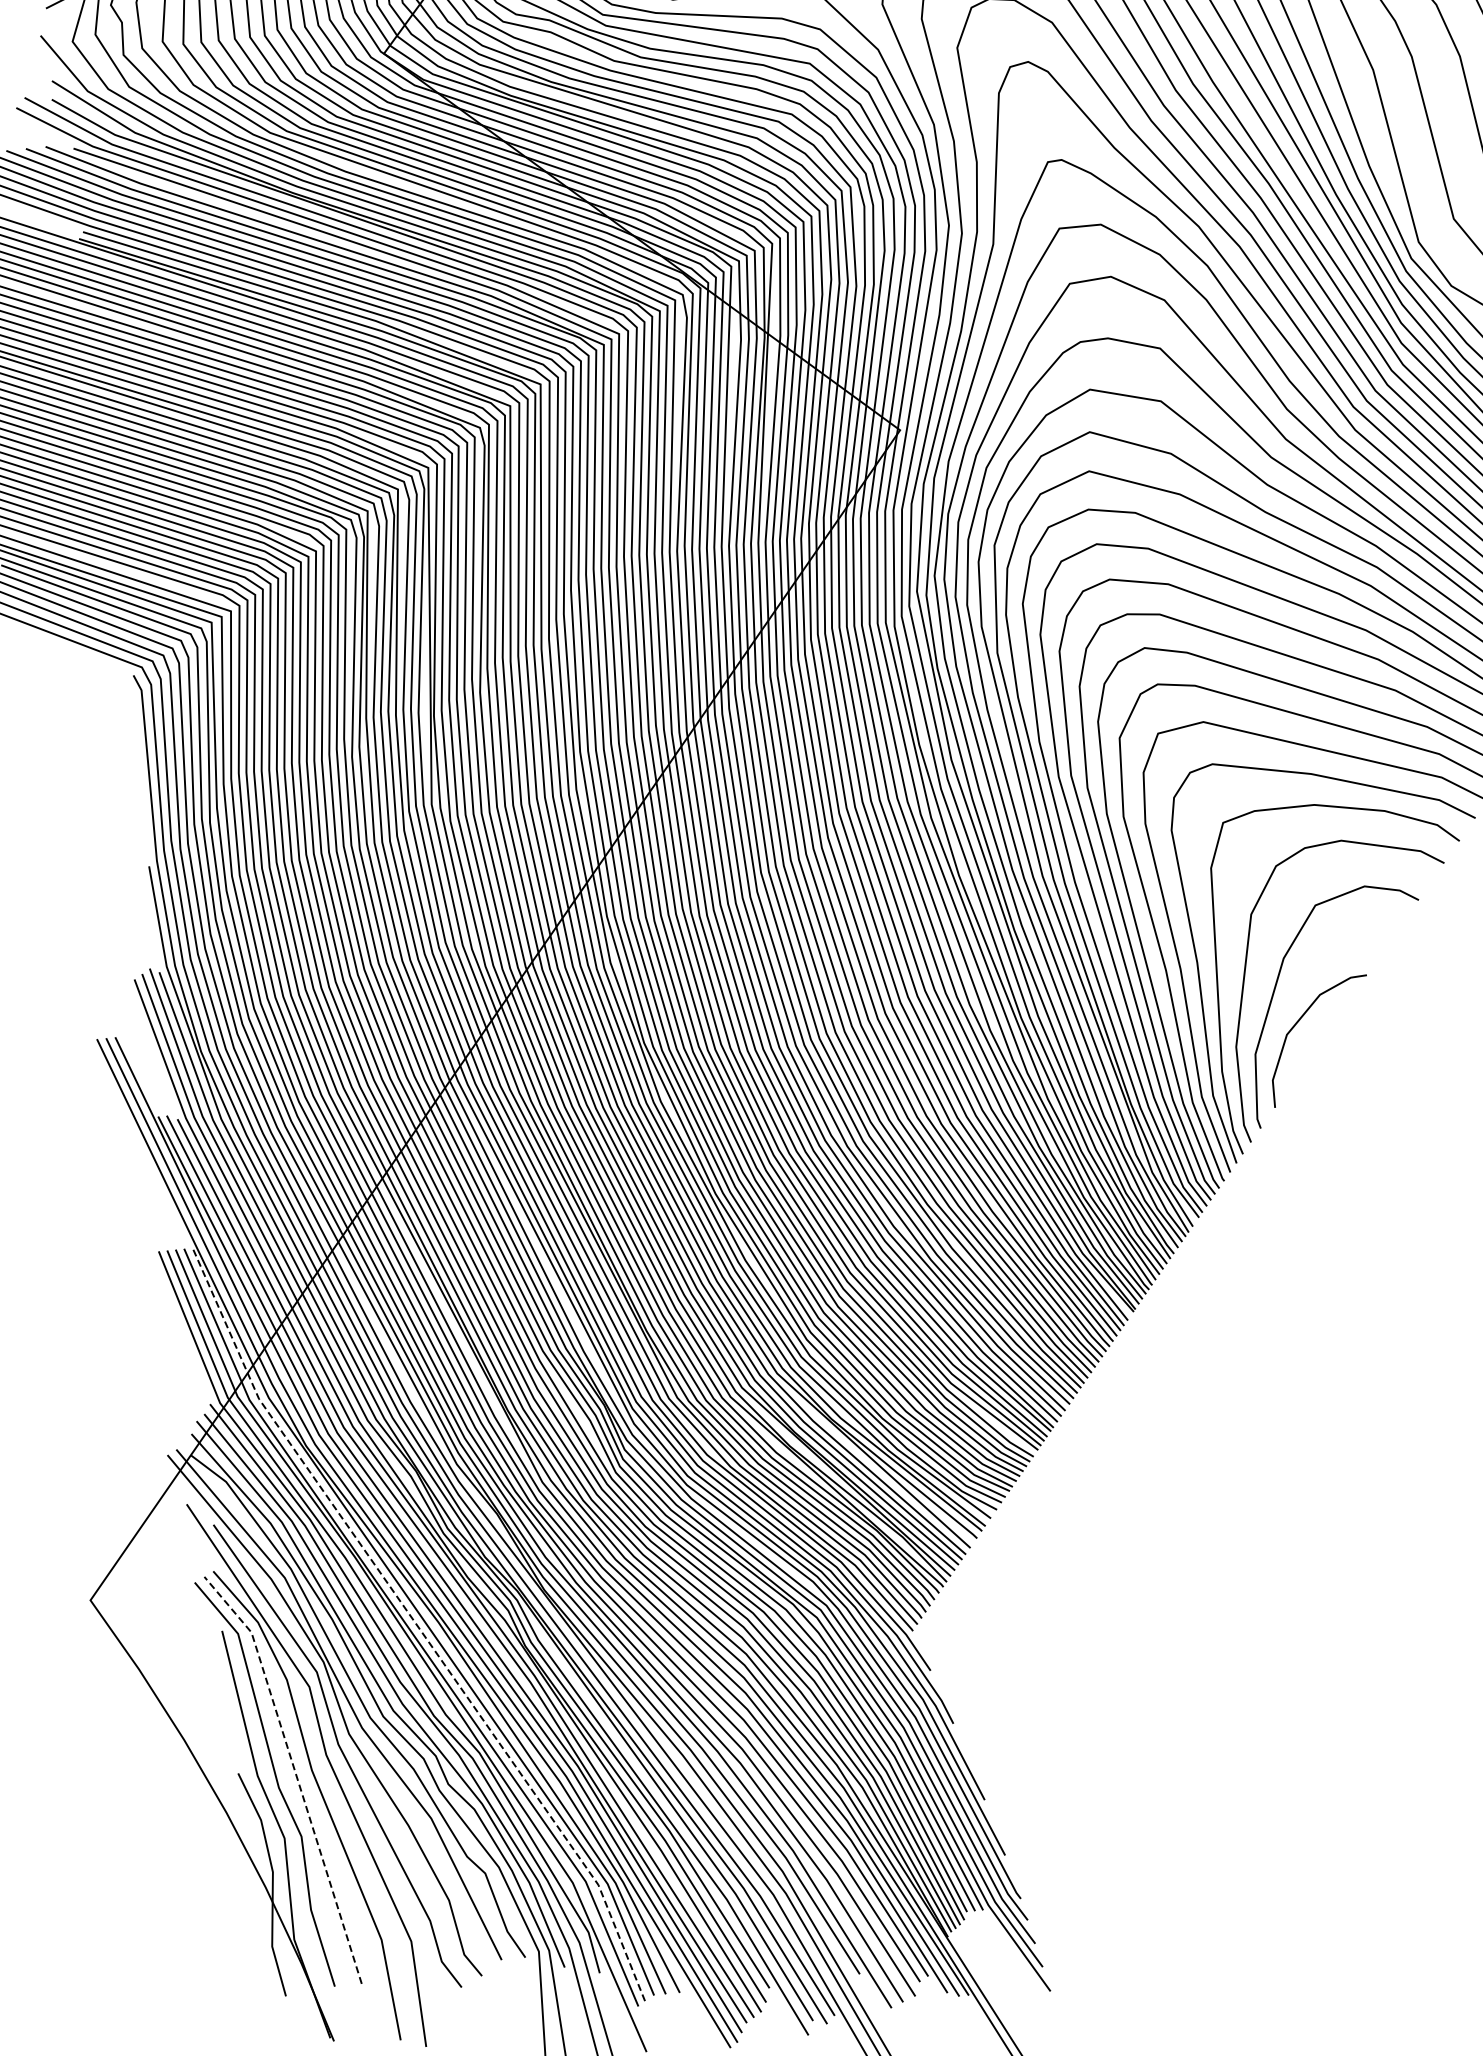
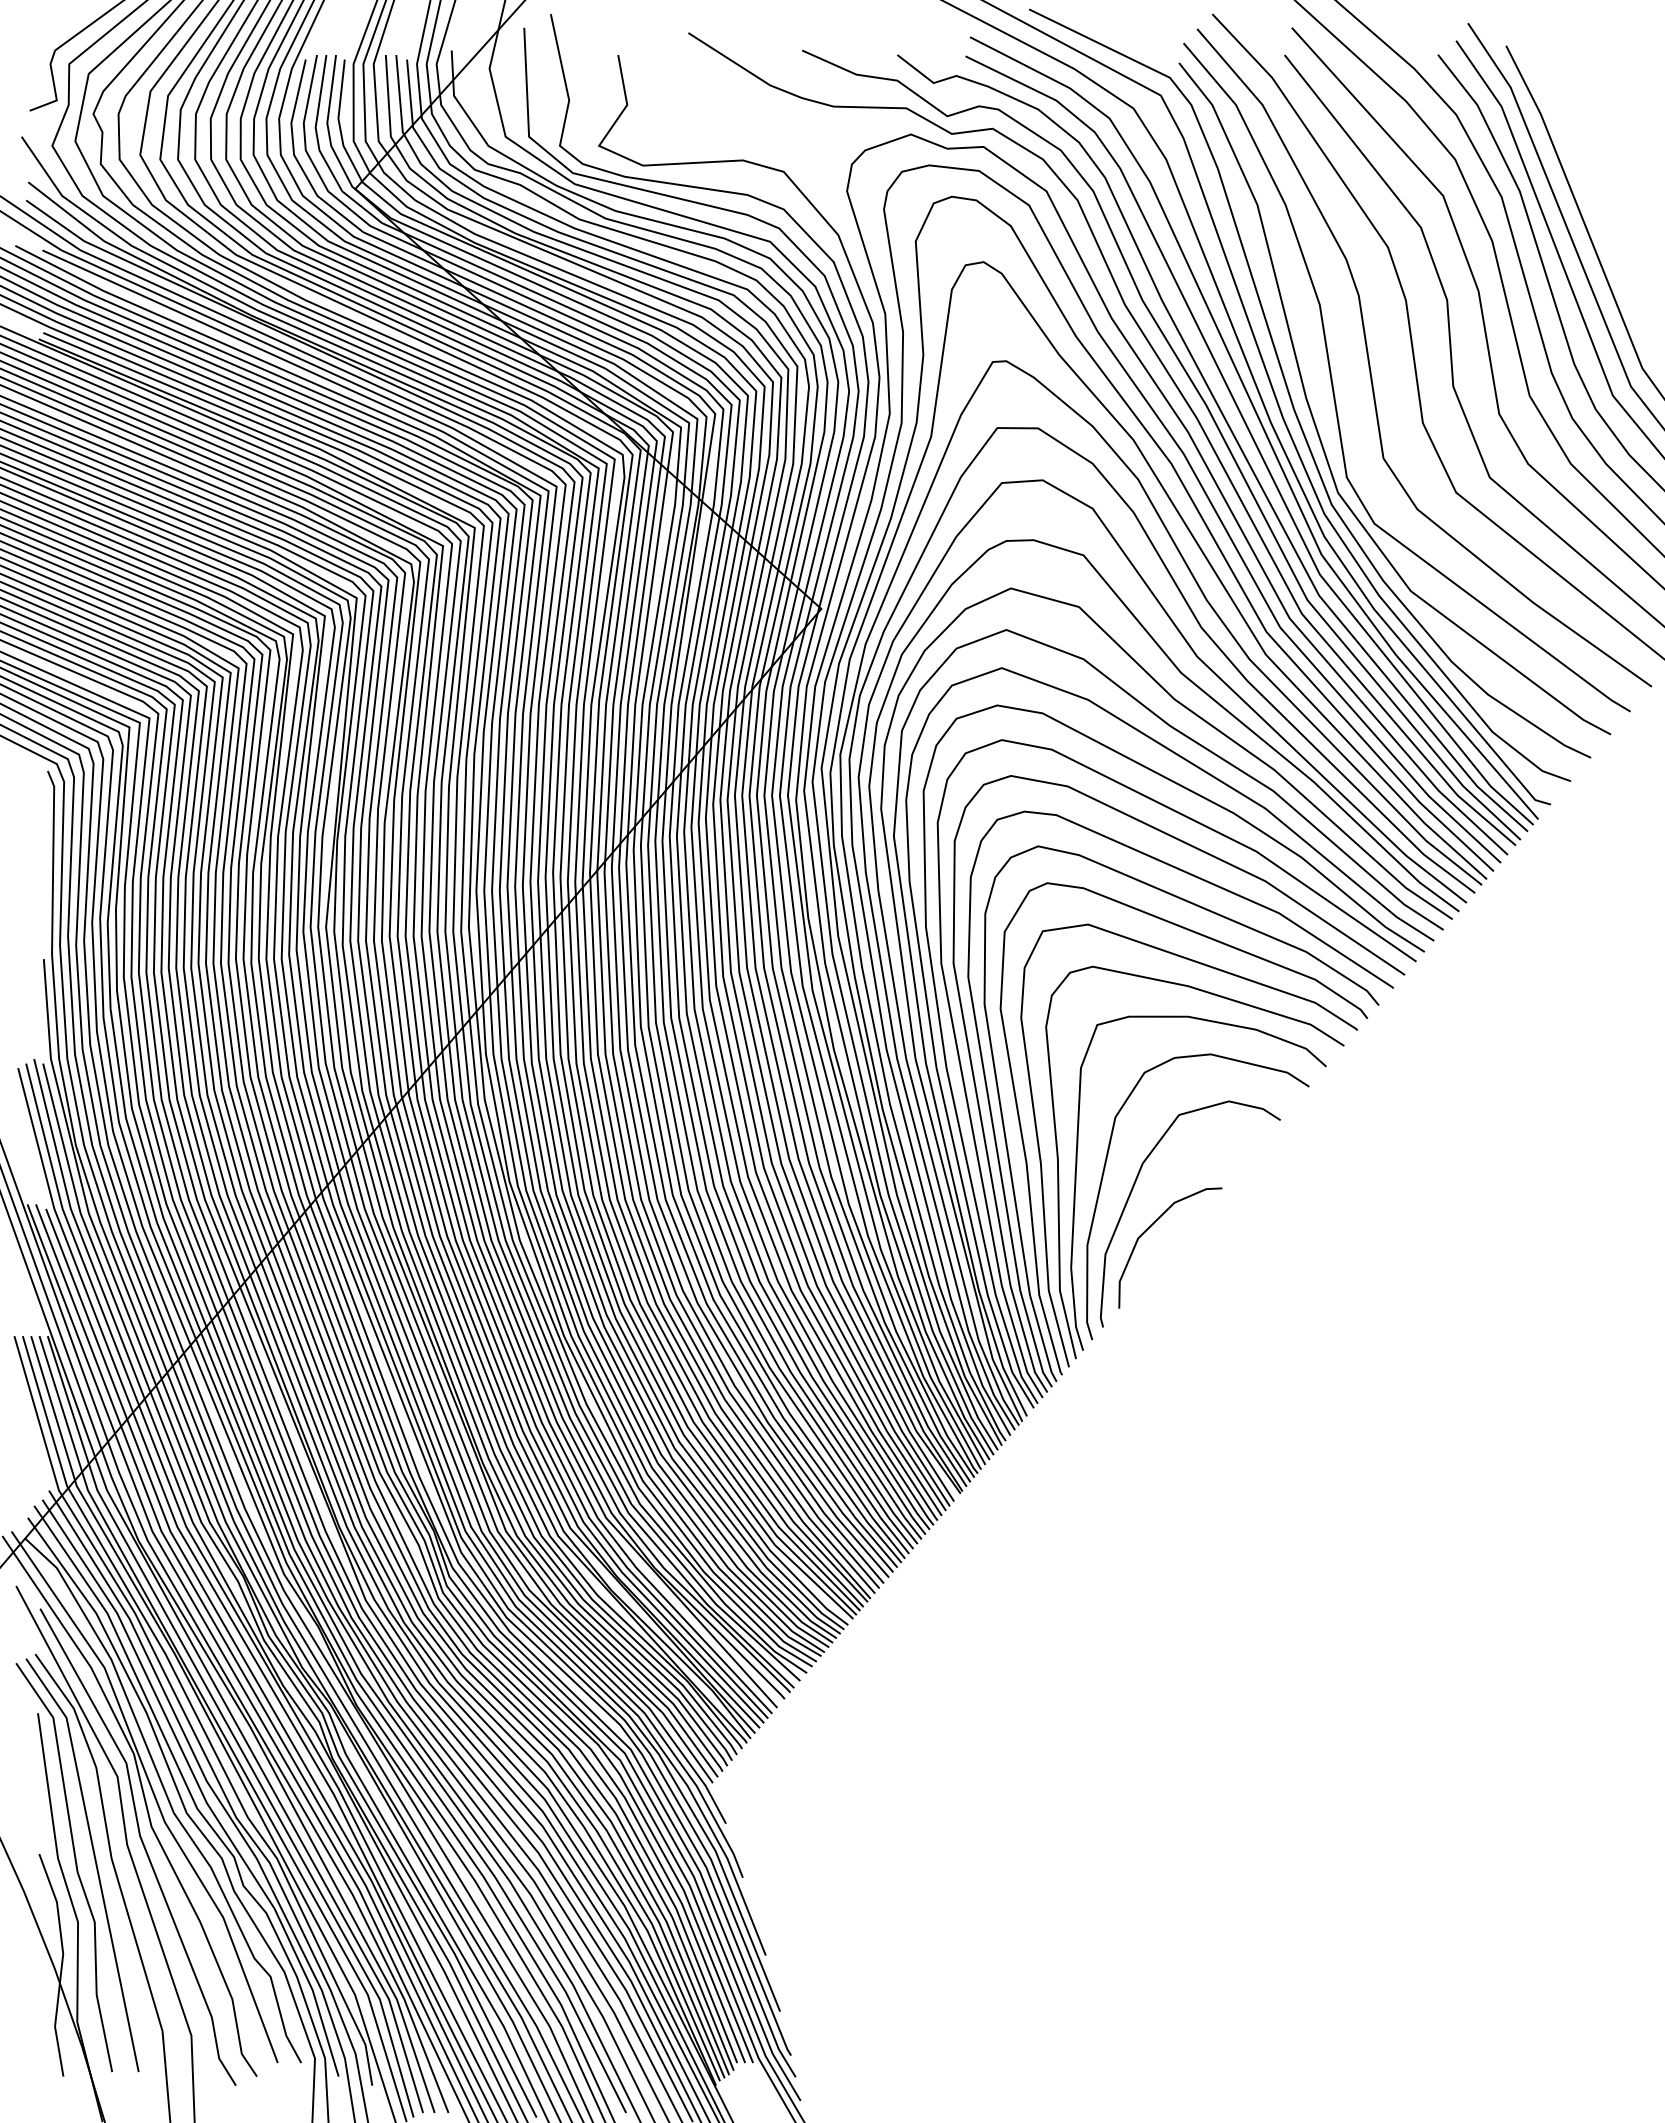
line: (417, 1625) -> (229, 1727), dashed -> solid
line: (295, 1772) -> (95, 1858), dashed -> solid

